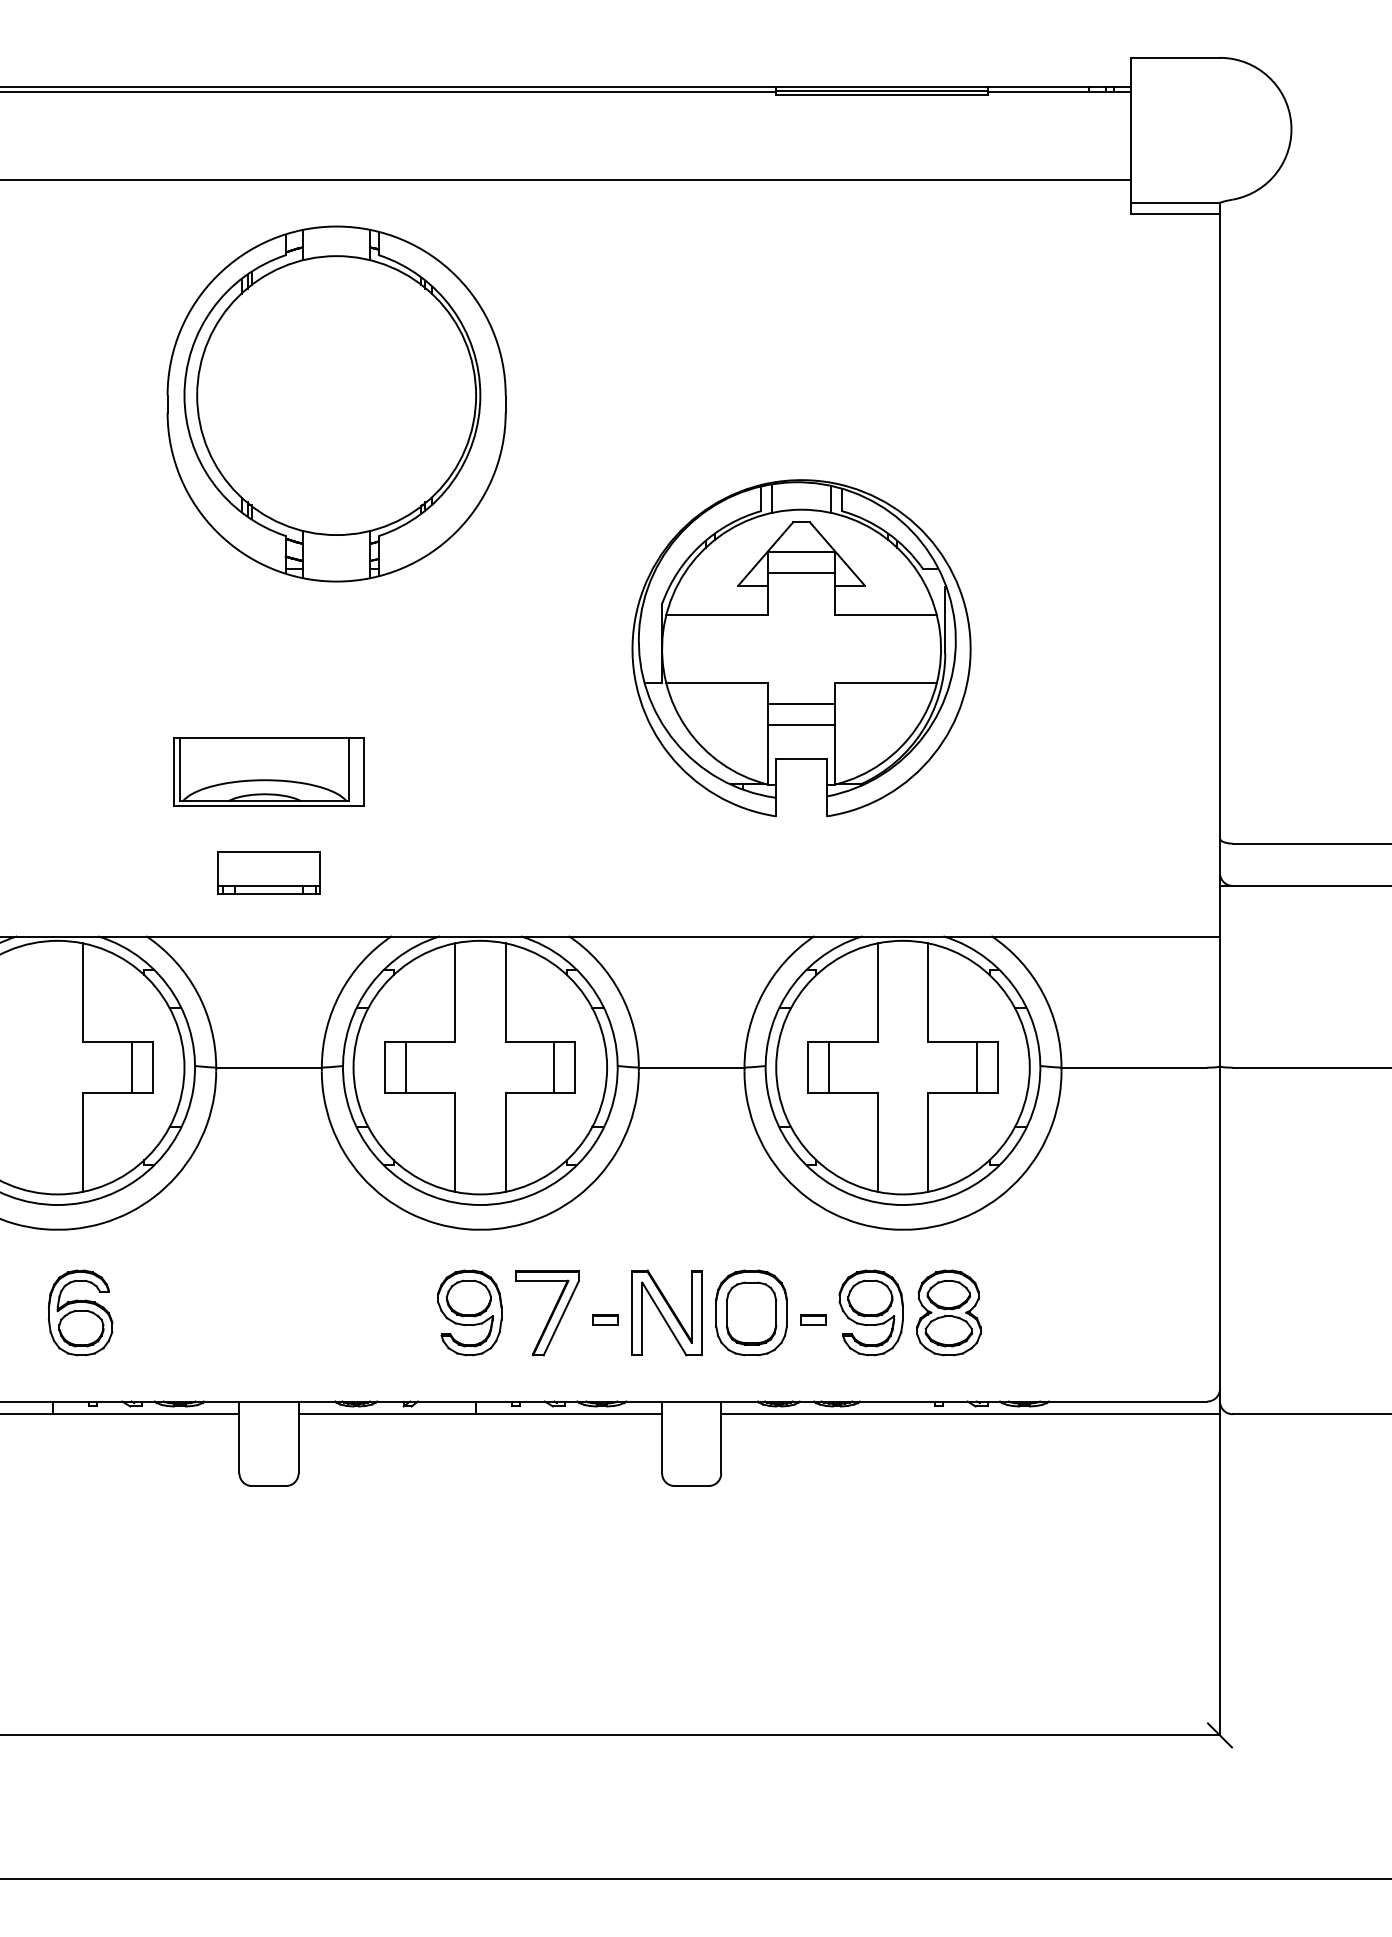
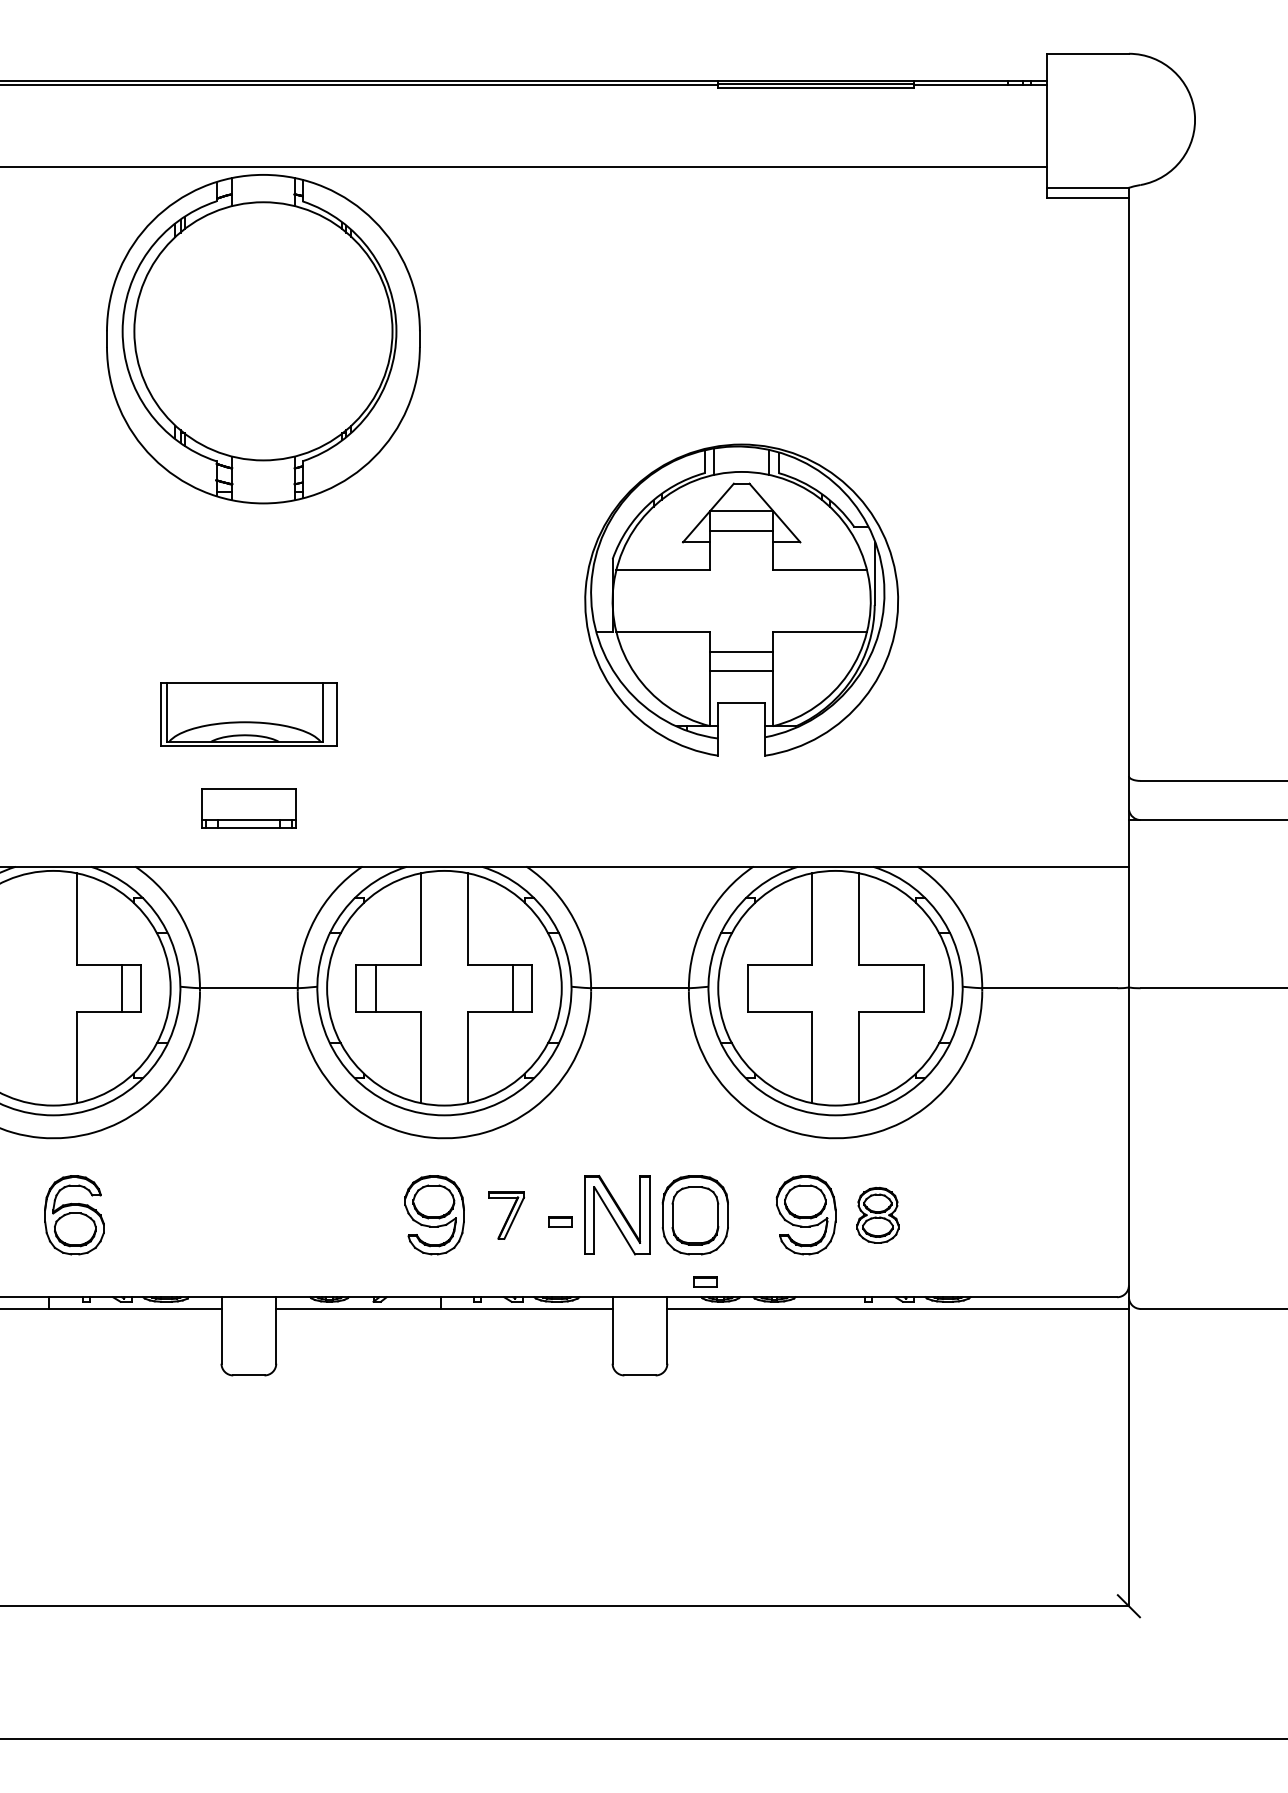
part: (336, 404) -> (263, 339), moved
line: (829, 1066) -> (767, 987), removed
line: (977, 1066) -> (904, 987), removed
part: (547, 1313) -> (506, 1215), size x0.6
part: (948, 1313) -> (877, 1215), size x0.7
part: (813, 1319) -> (705, 1281), moved

